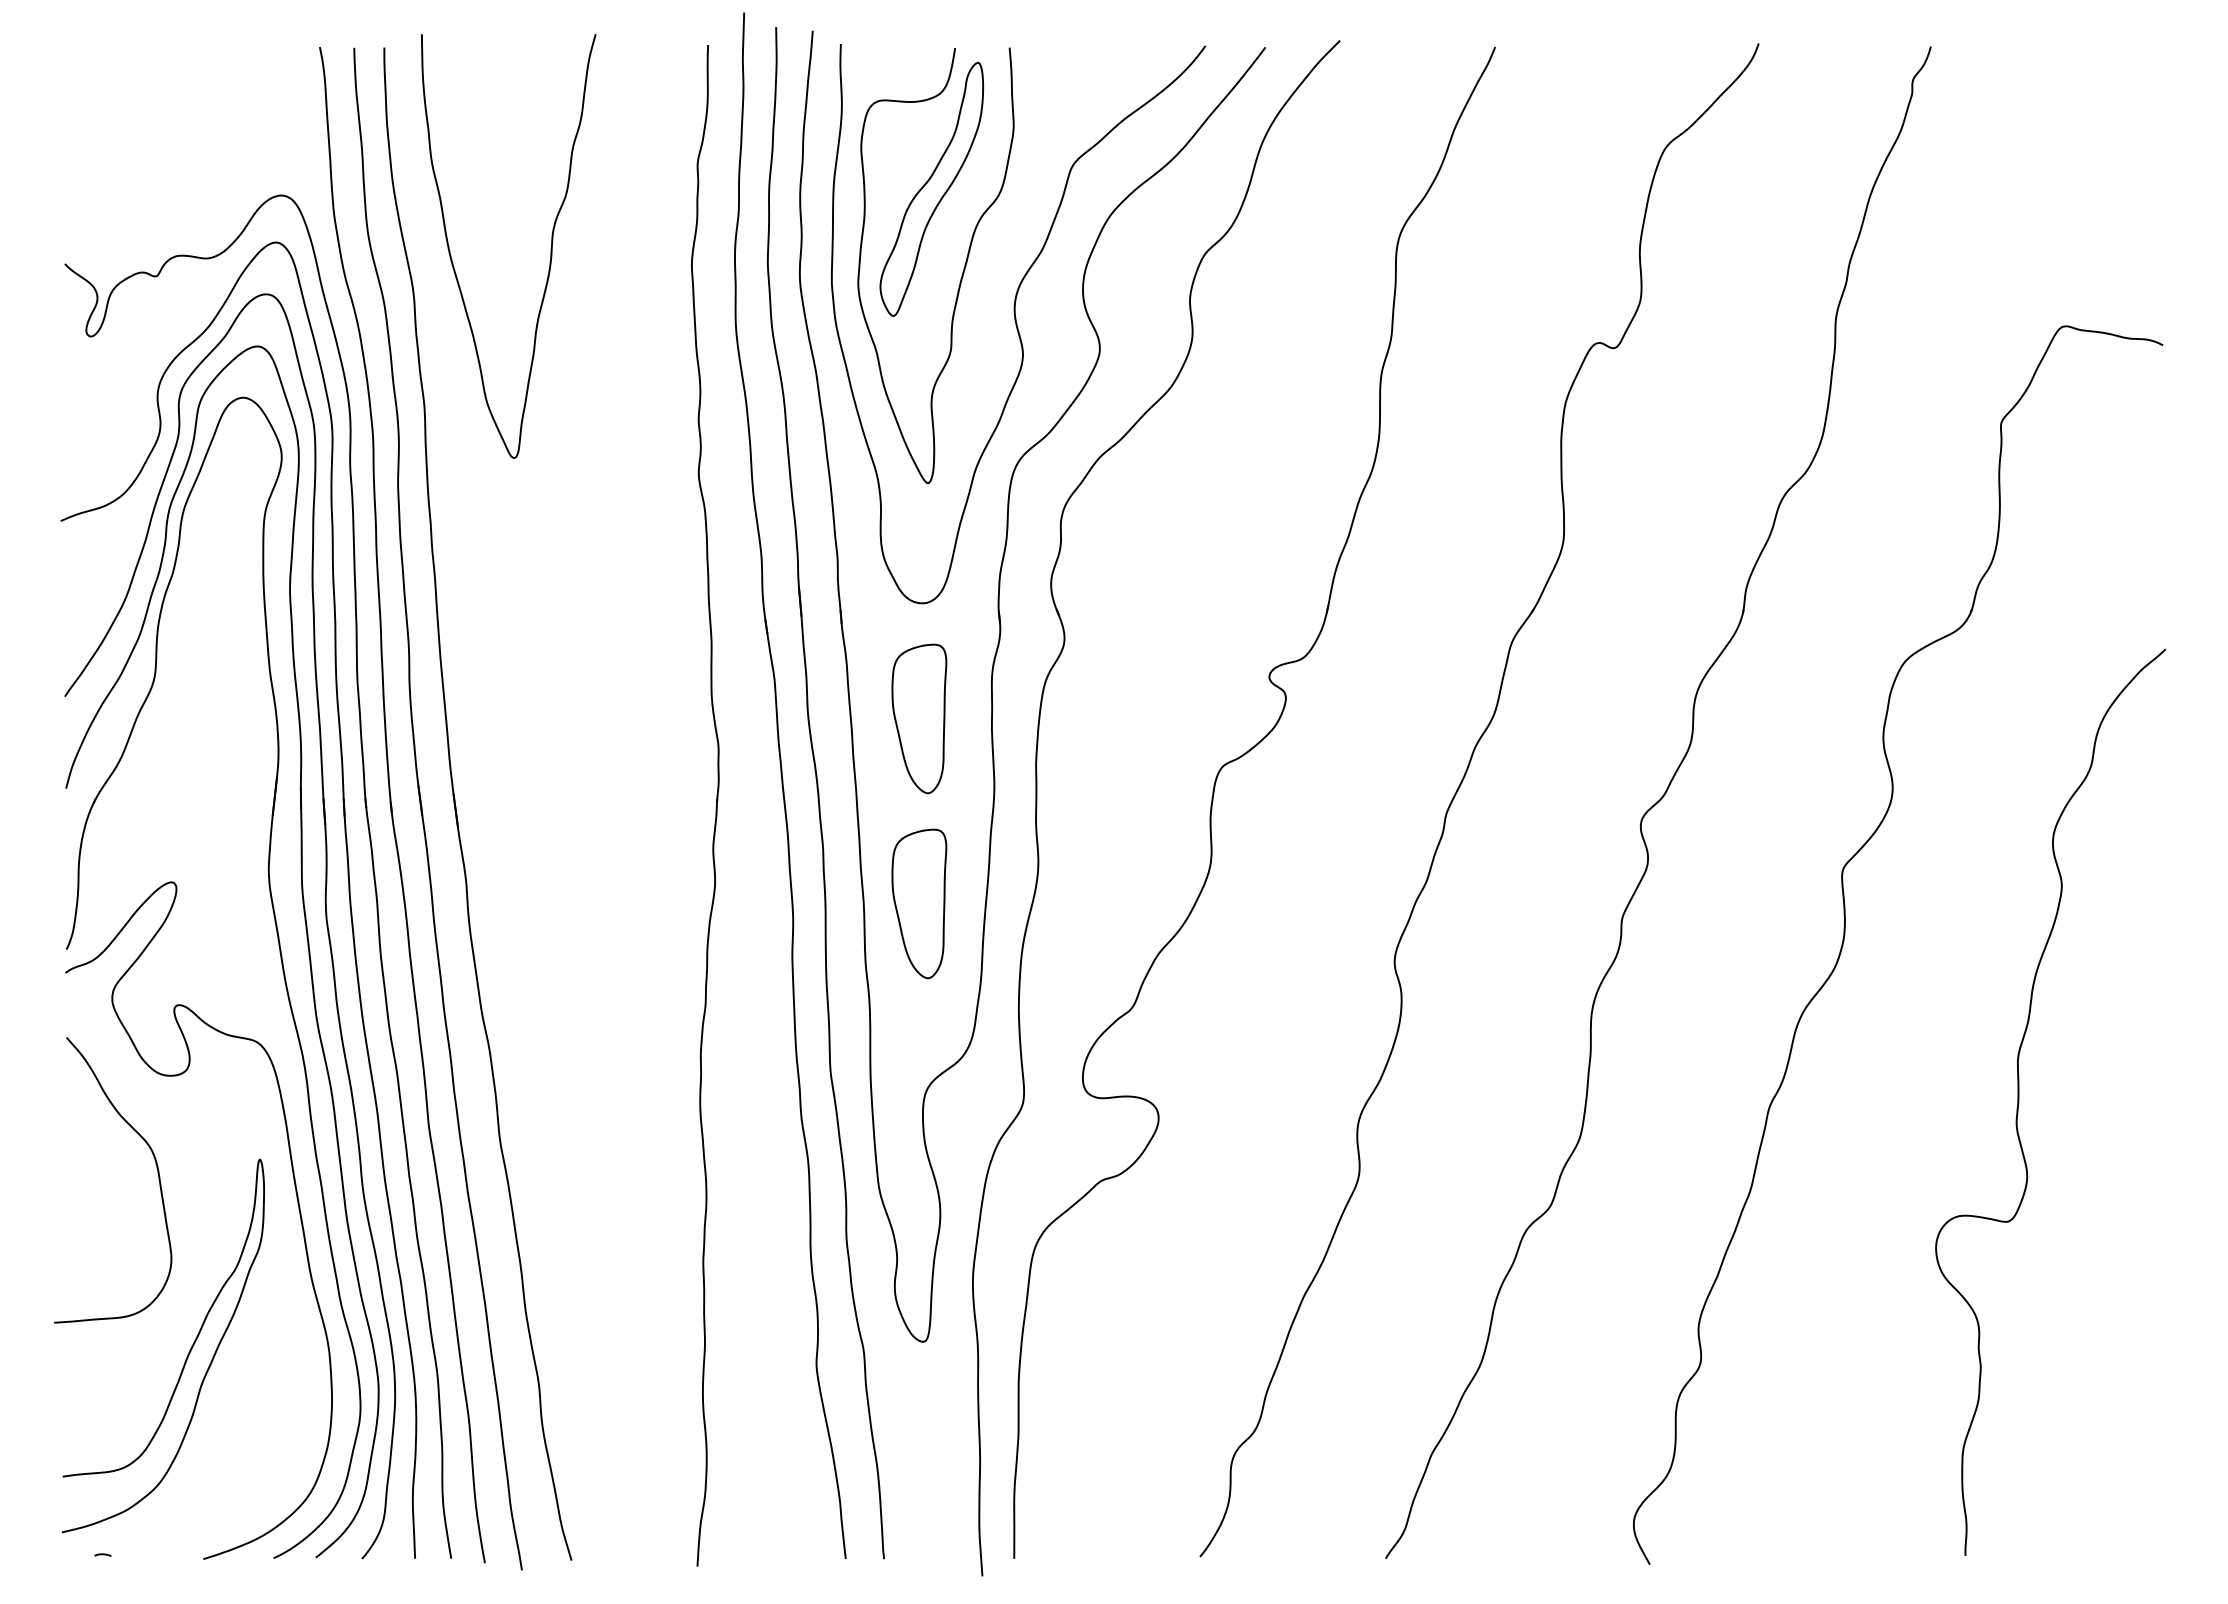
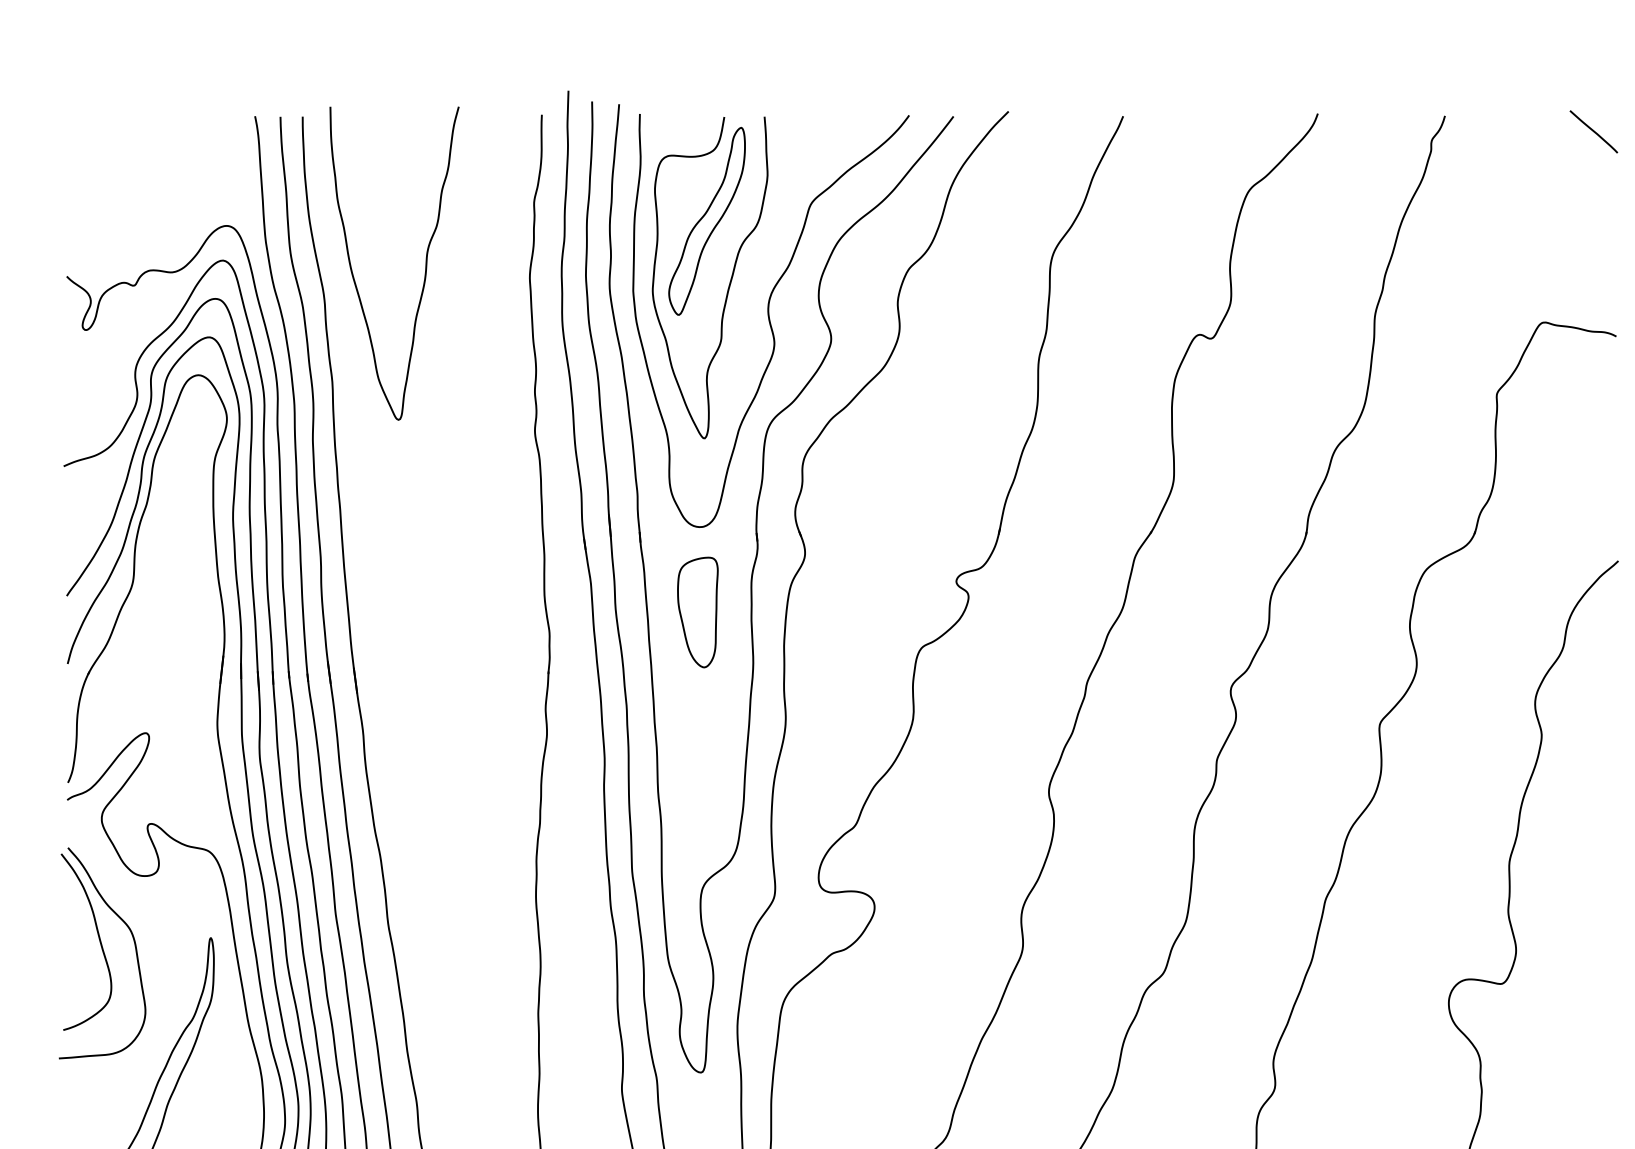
curve: (2132, 68) -> (1593, 132), added
part: (919, 903) -> (697, 748), removed
curve: (108, 1161) -> (98, 939), added

